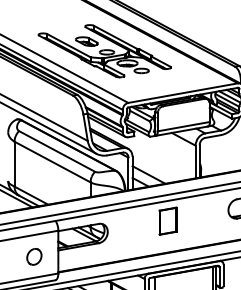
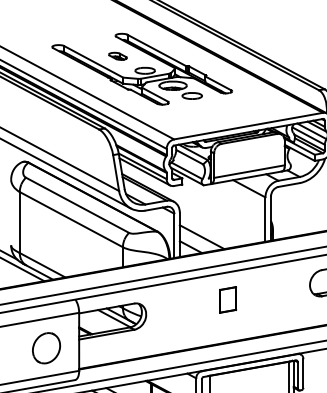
part: (86, 41) -> (117, 56), size x0.6
part: (167, 220) -> (227, 299), size x0.7
part: (34, 257) -> (46, 348), size x1.4

